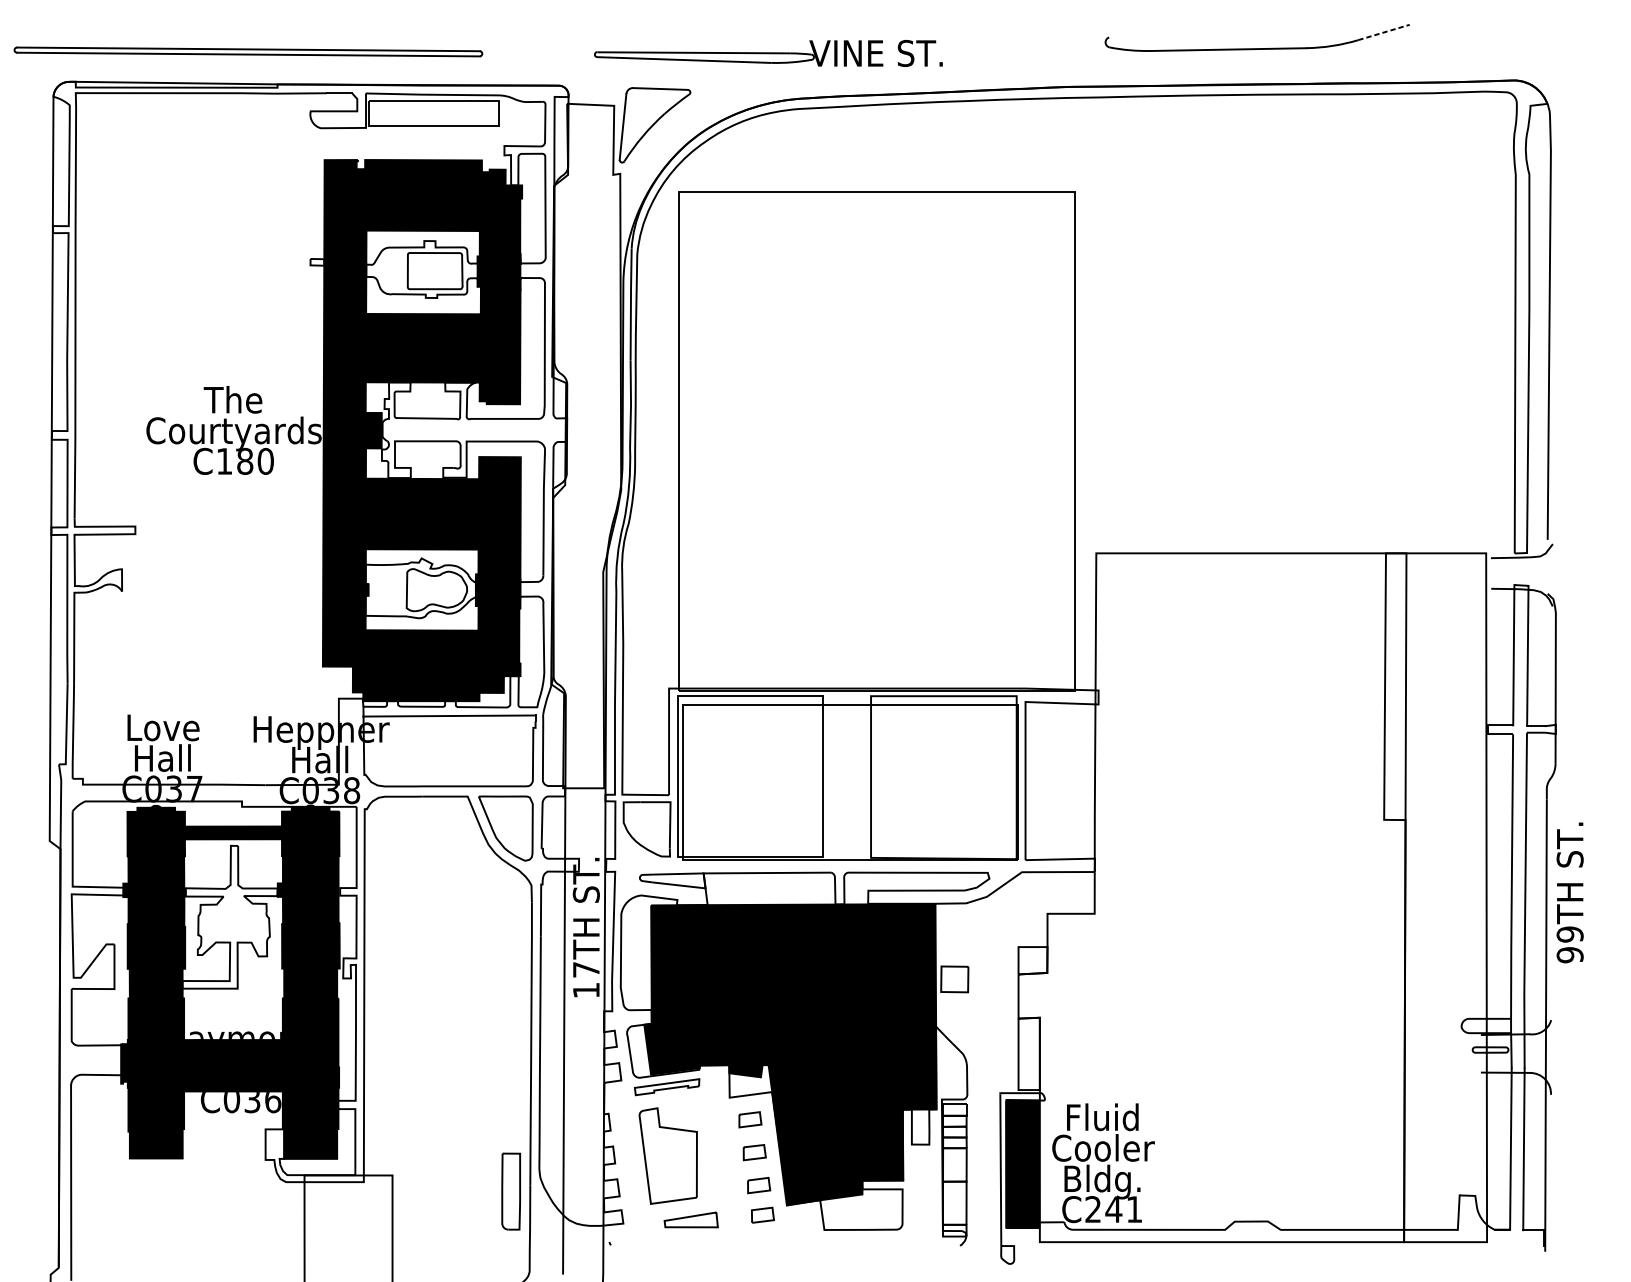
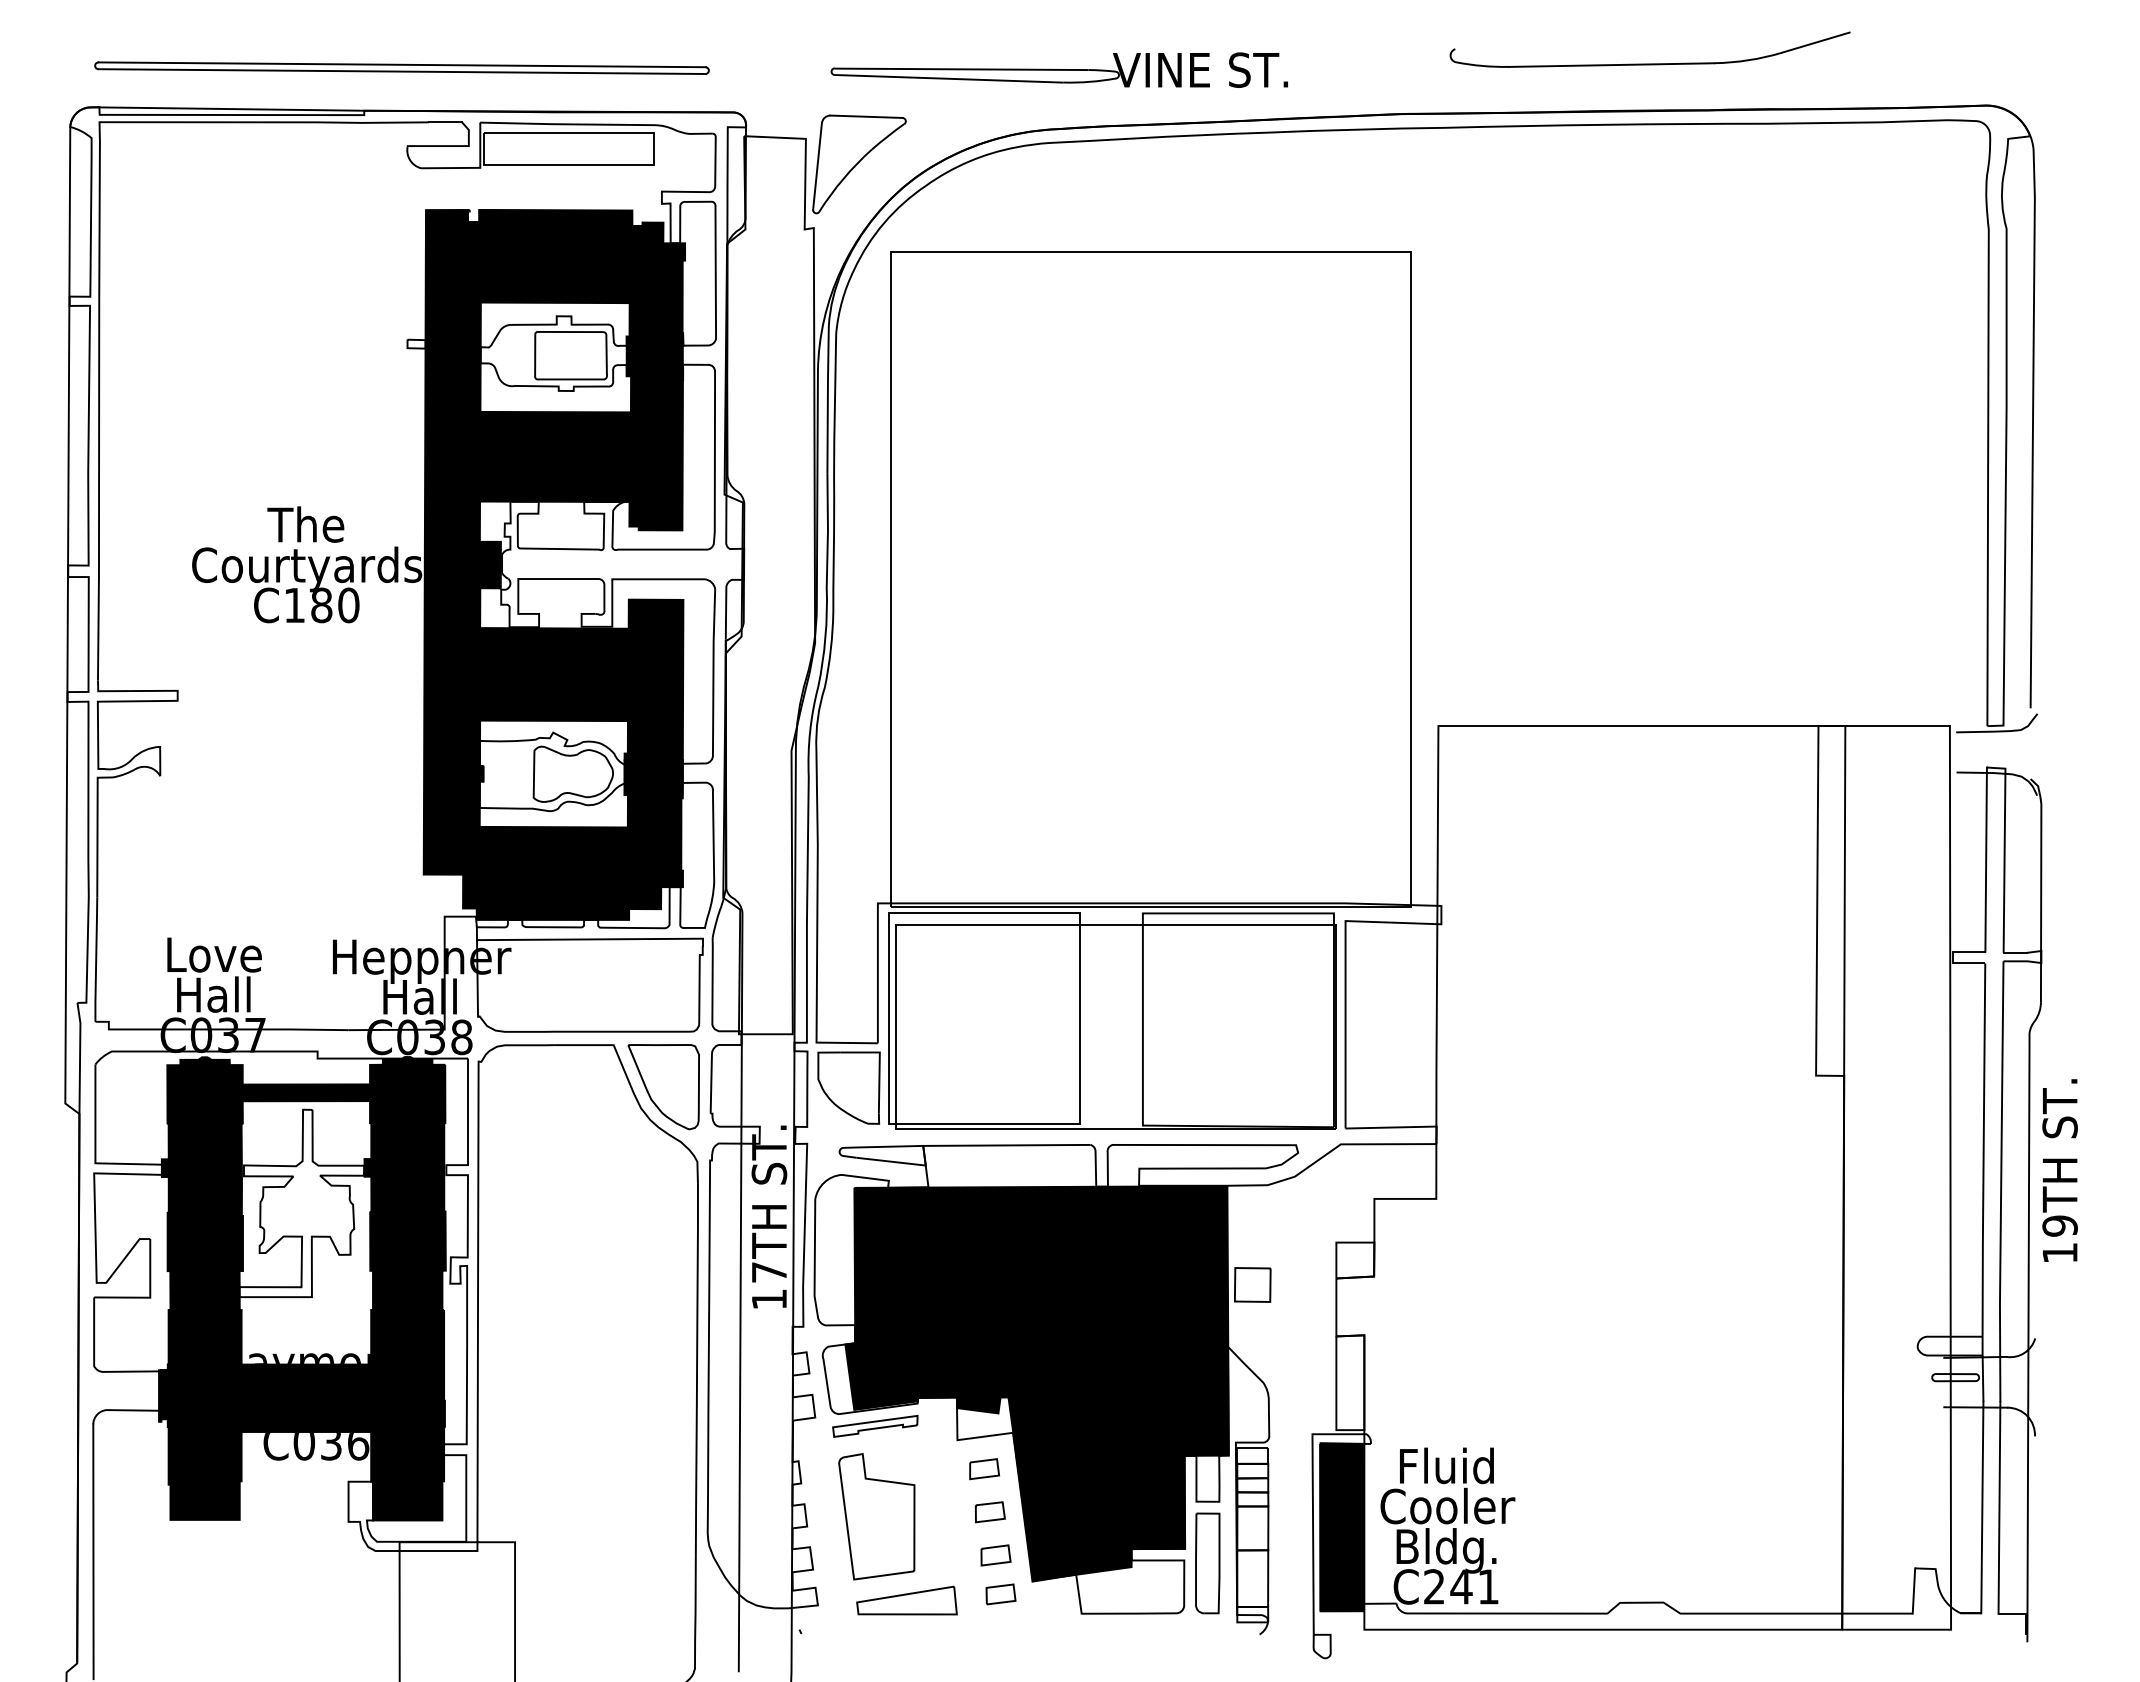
line: (1384, 32) -> (1816, 42), dashed -> solid
part: (248, 51) -> (401, 67), moved
part: (767, 52) -> (1058, 69), moved
text: (1569, 954) -> (2059, 1252), 99TH -> 19TH
part: (511, 1191) -> (1207, 1563), moved
part: (690, 1219) -> (906, 1600), size x1.43

